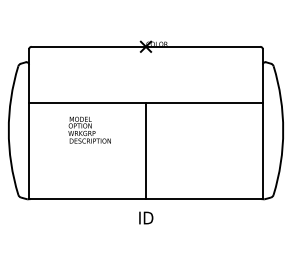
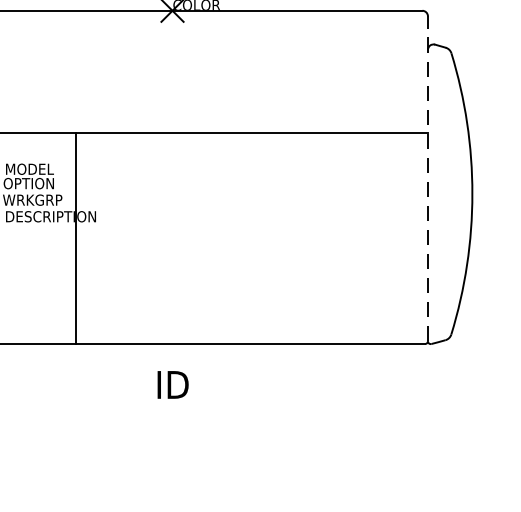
line: (262, 123) -> (427, 178), solid -> dashed
line: (145, 150) -> (75, 237), moved

